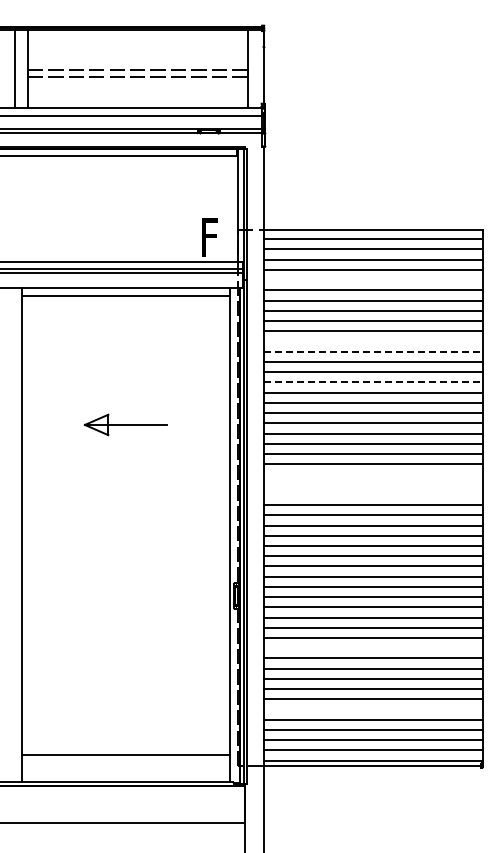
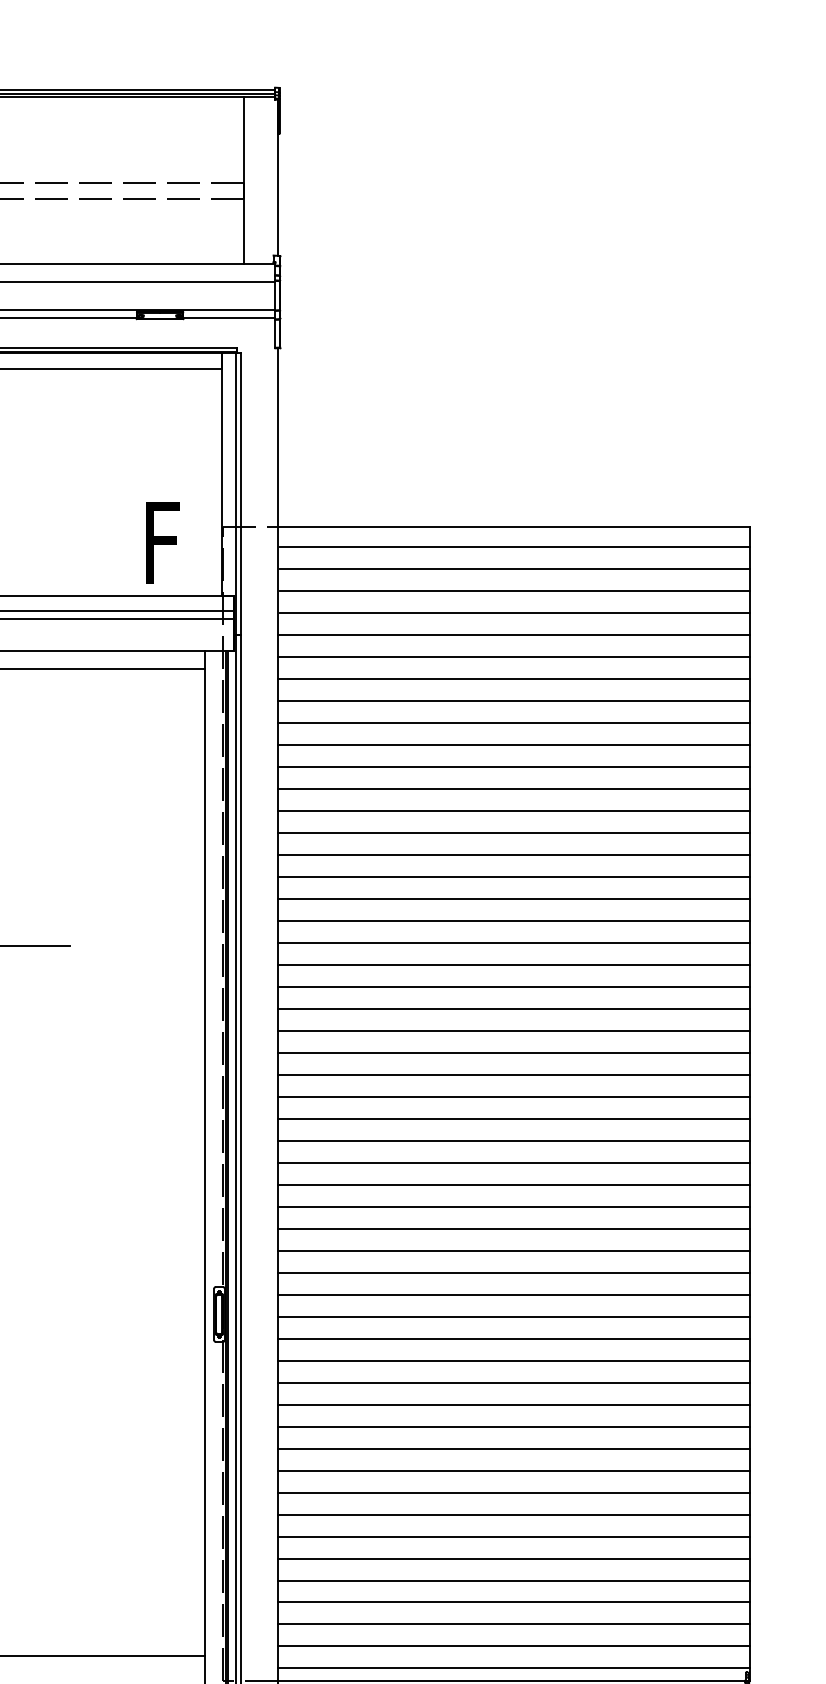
line: (372, 280) -> (512, 635), added
line: (372, 341) -> (512, 766), added
line: (373, 351) -> (514, 788), dashed -> solid
line: (373, 382) -> (514, 855), dashed -> solid
line: (372, 474) -> (512, 1052), added
line: (372, 484) -> (512, 1074), added
line: (372, 494) -> (512, 1095), added
line: (372, 648) -> (512, 1427), added
line: (372, 709) -> (512, 1558), added

